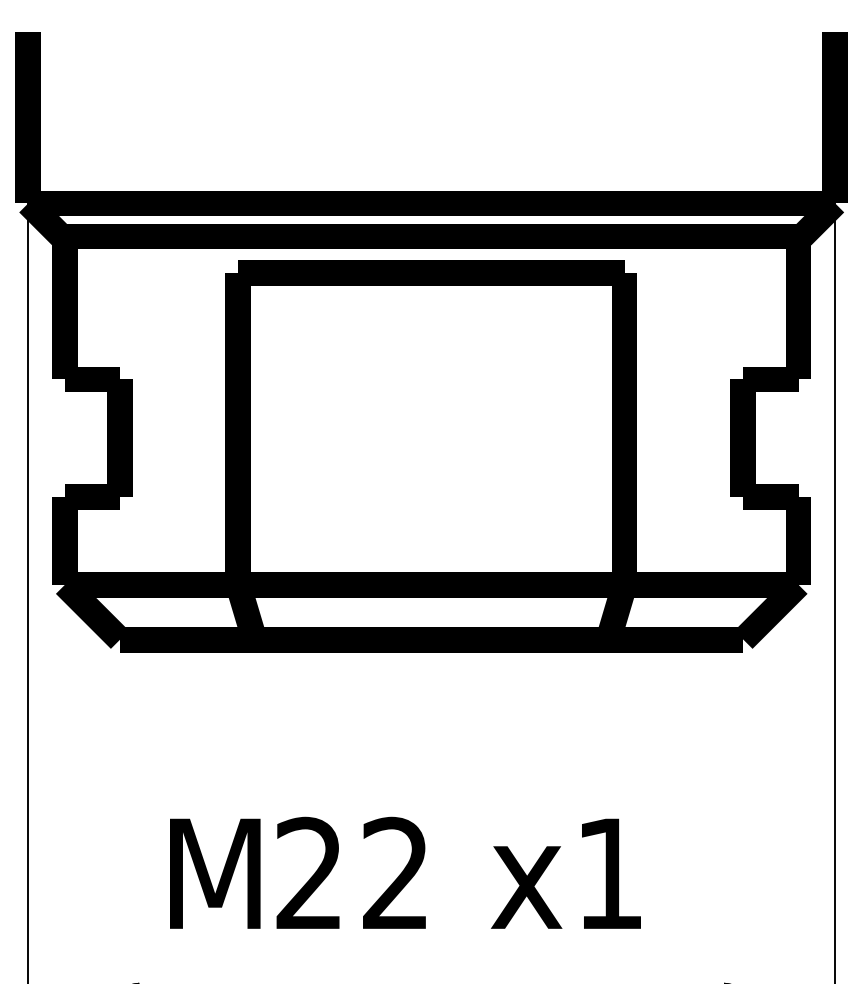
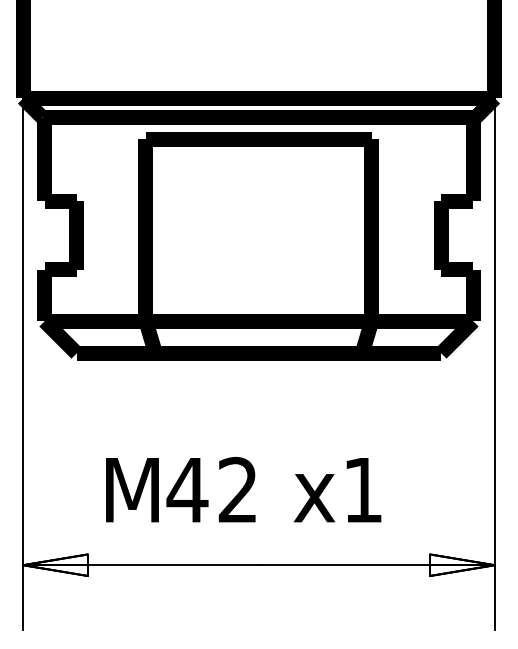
text: (309, 872) -> (187, 489), 22 -> 42

